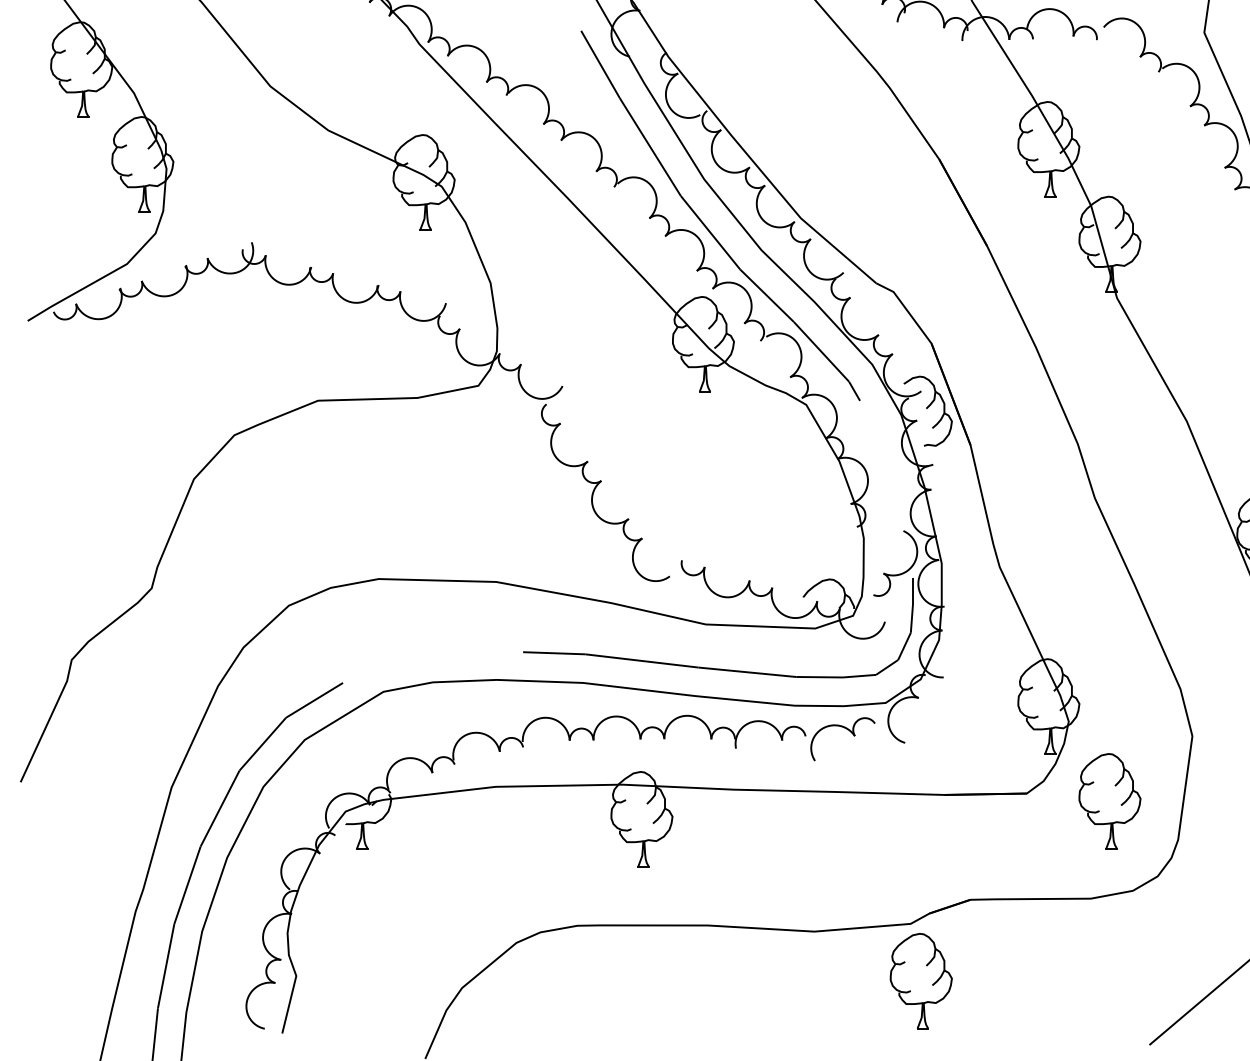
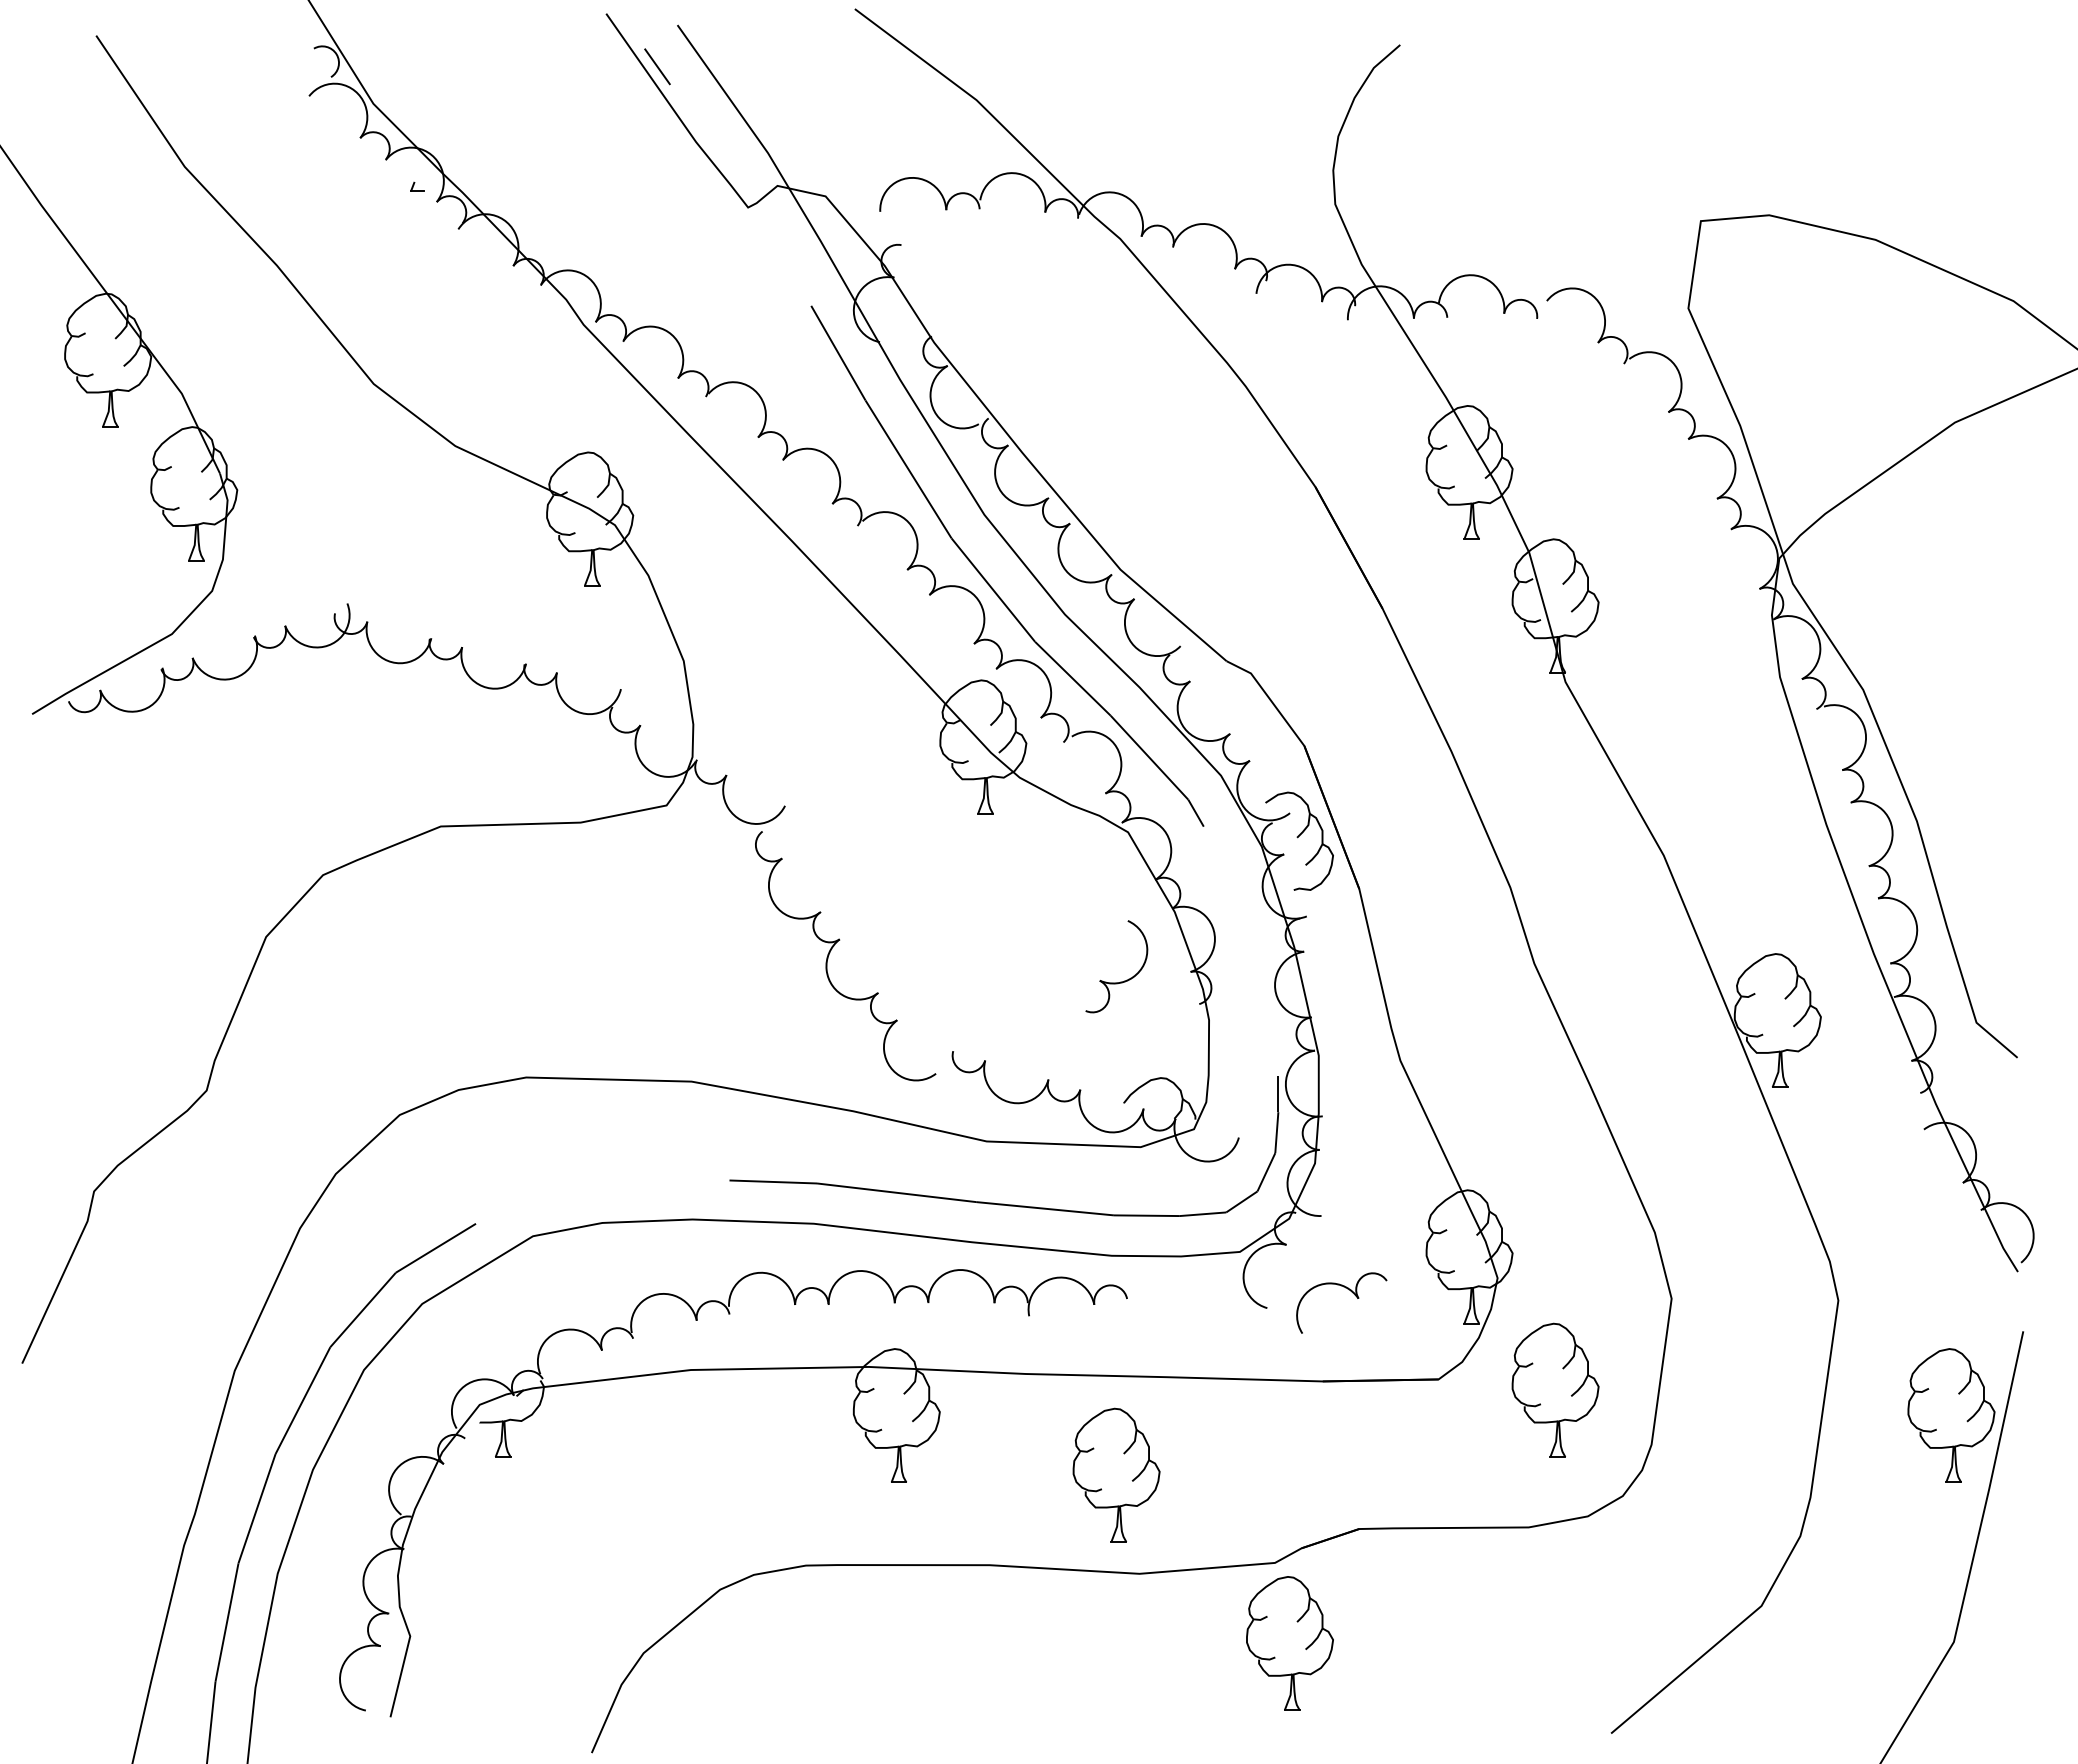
part: (898, 574) -> (1120, 981), moved
part: (849, 731) -> (1351, 1292), moved
part: (798, 861) -> (1116, 1474), added

